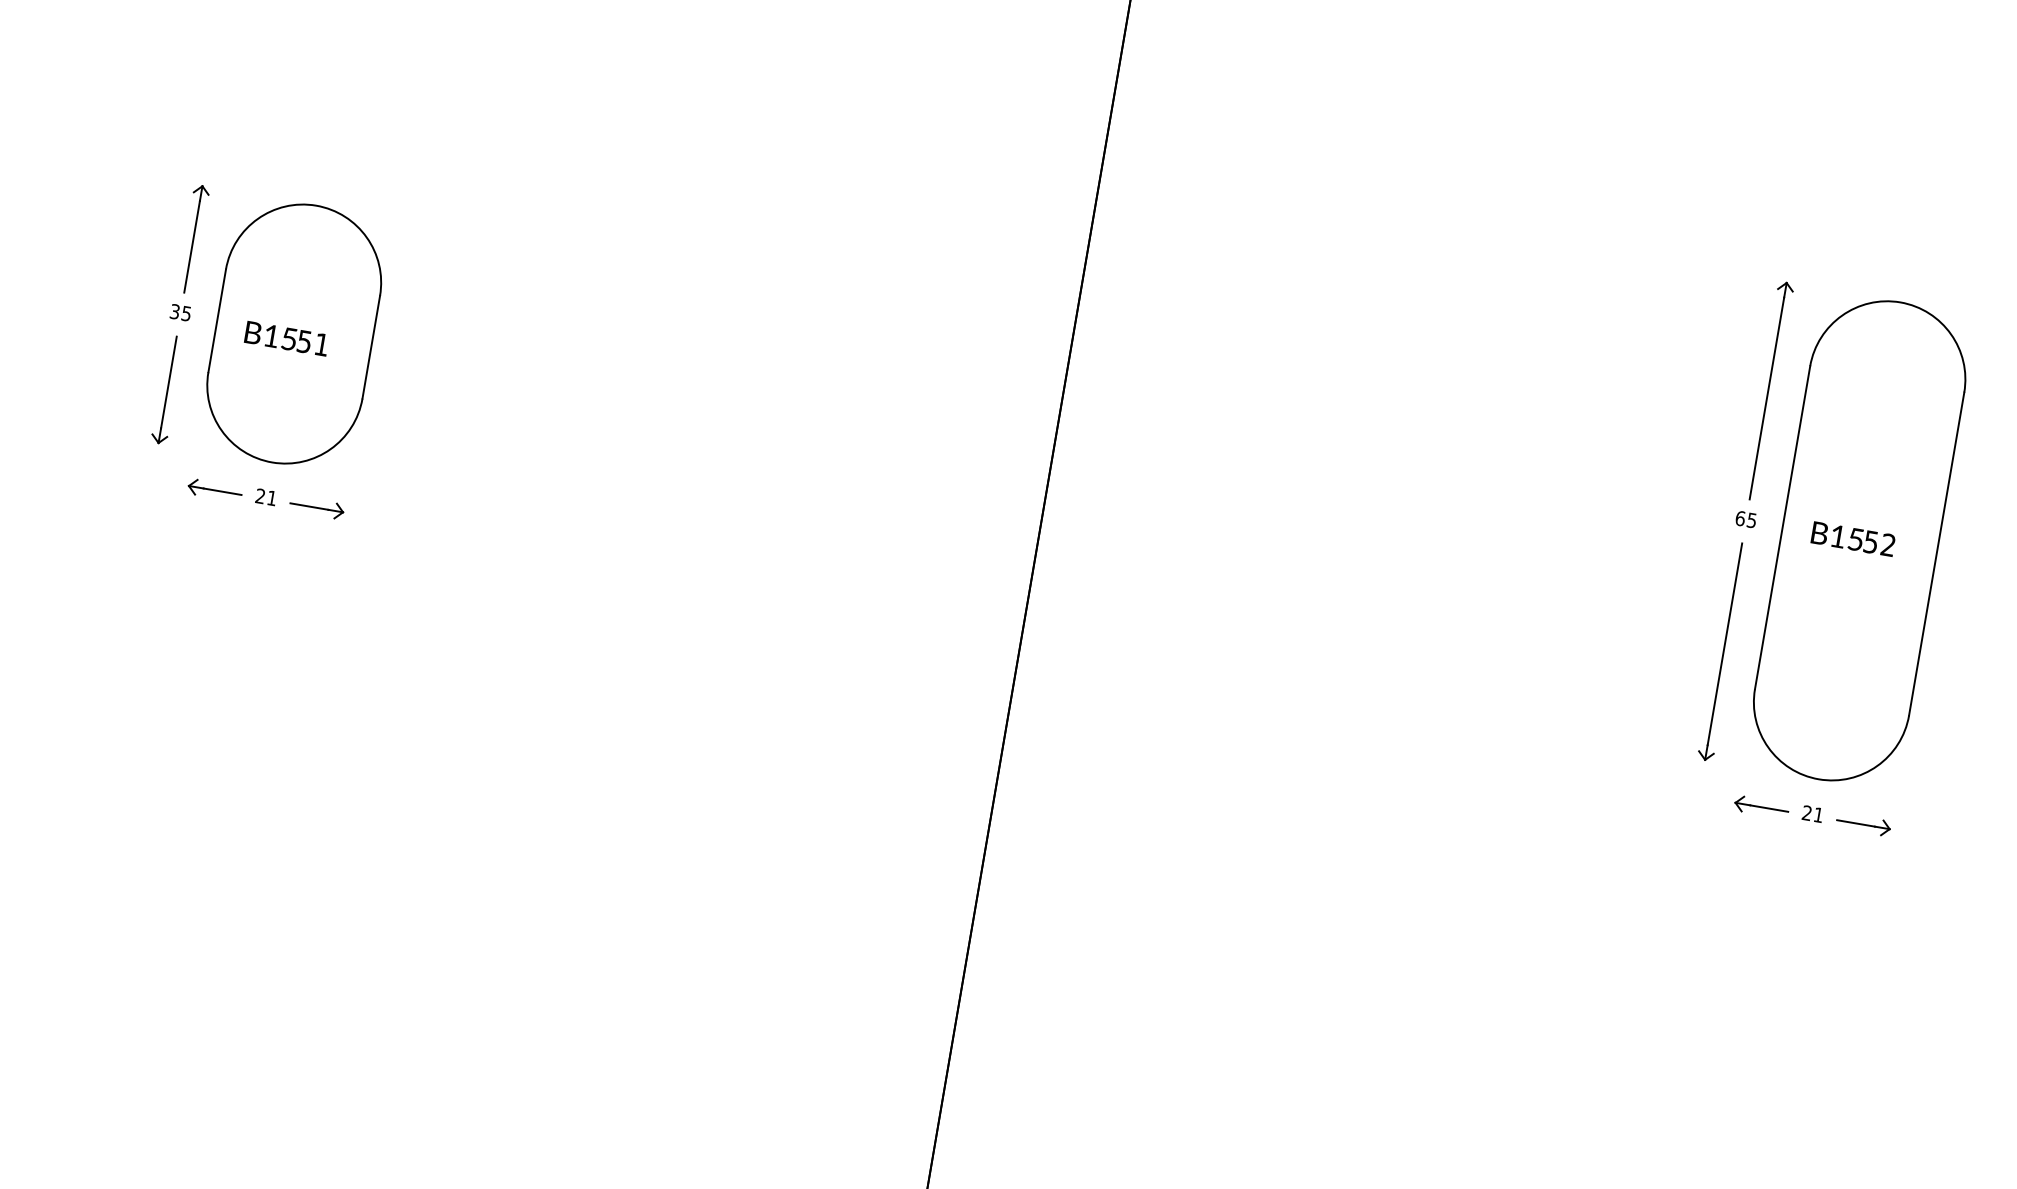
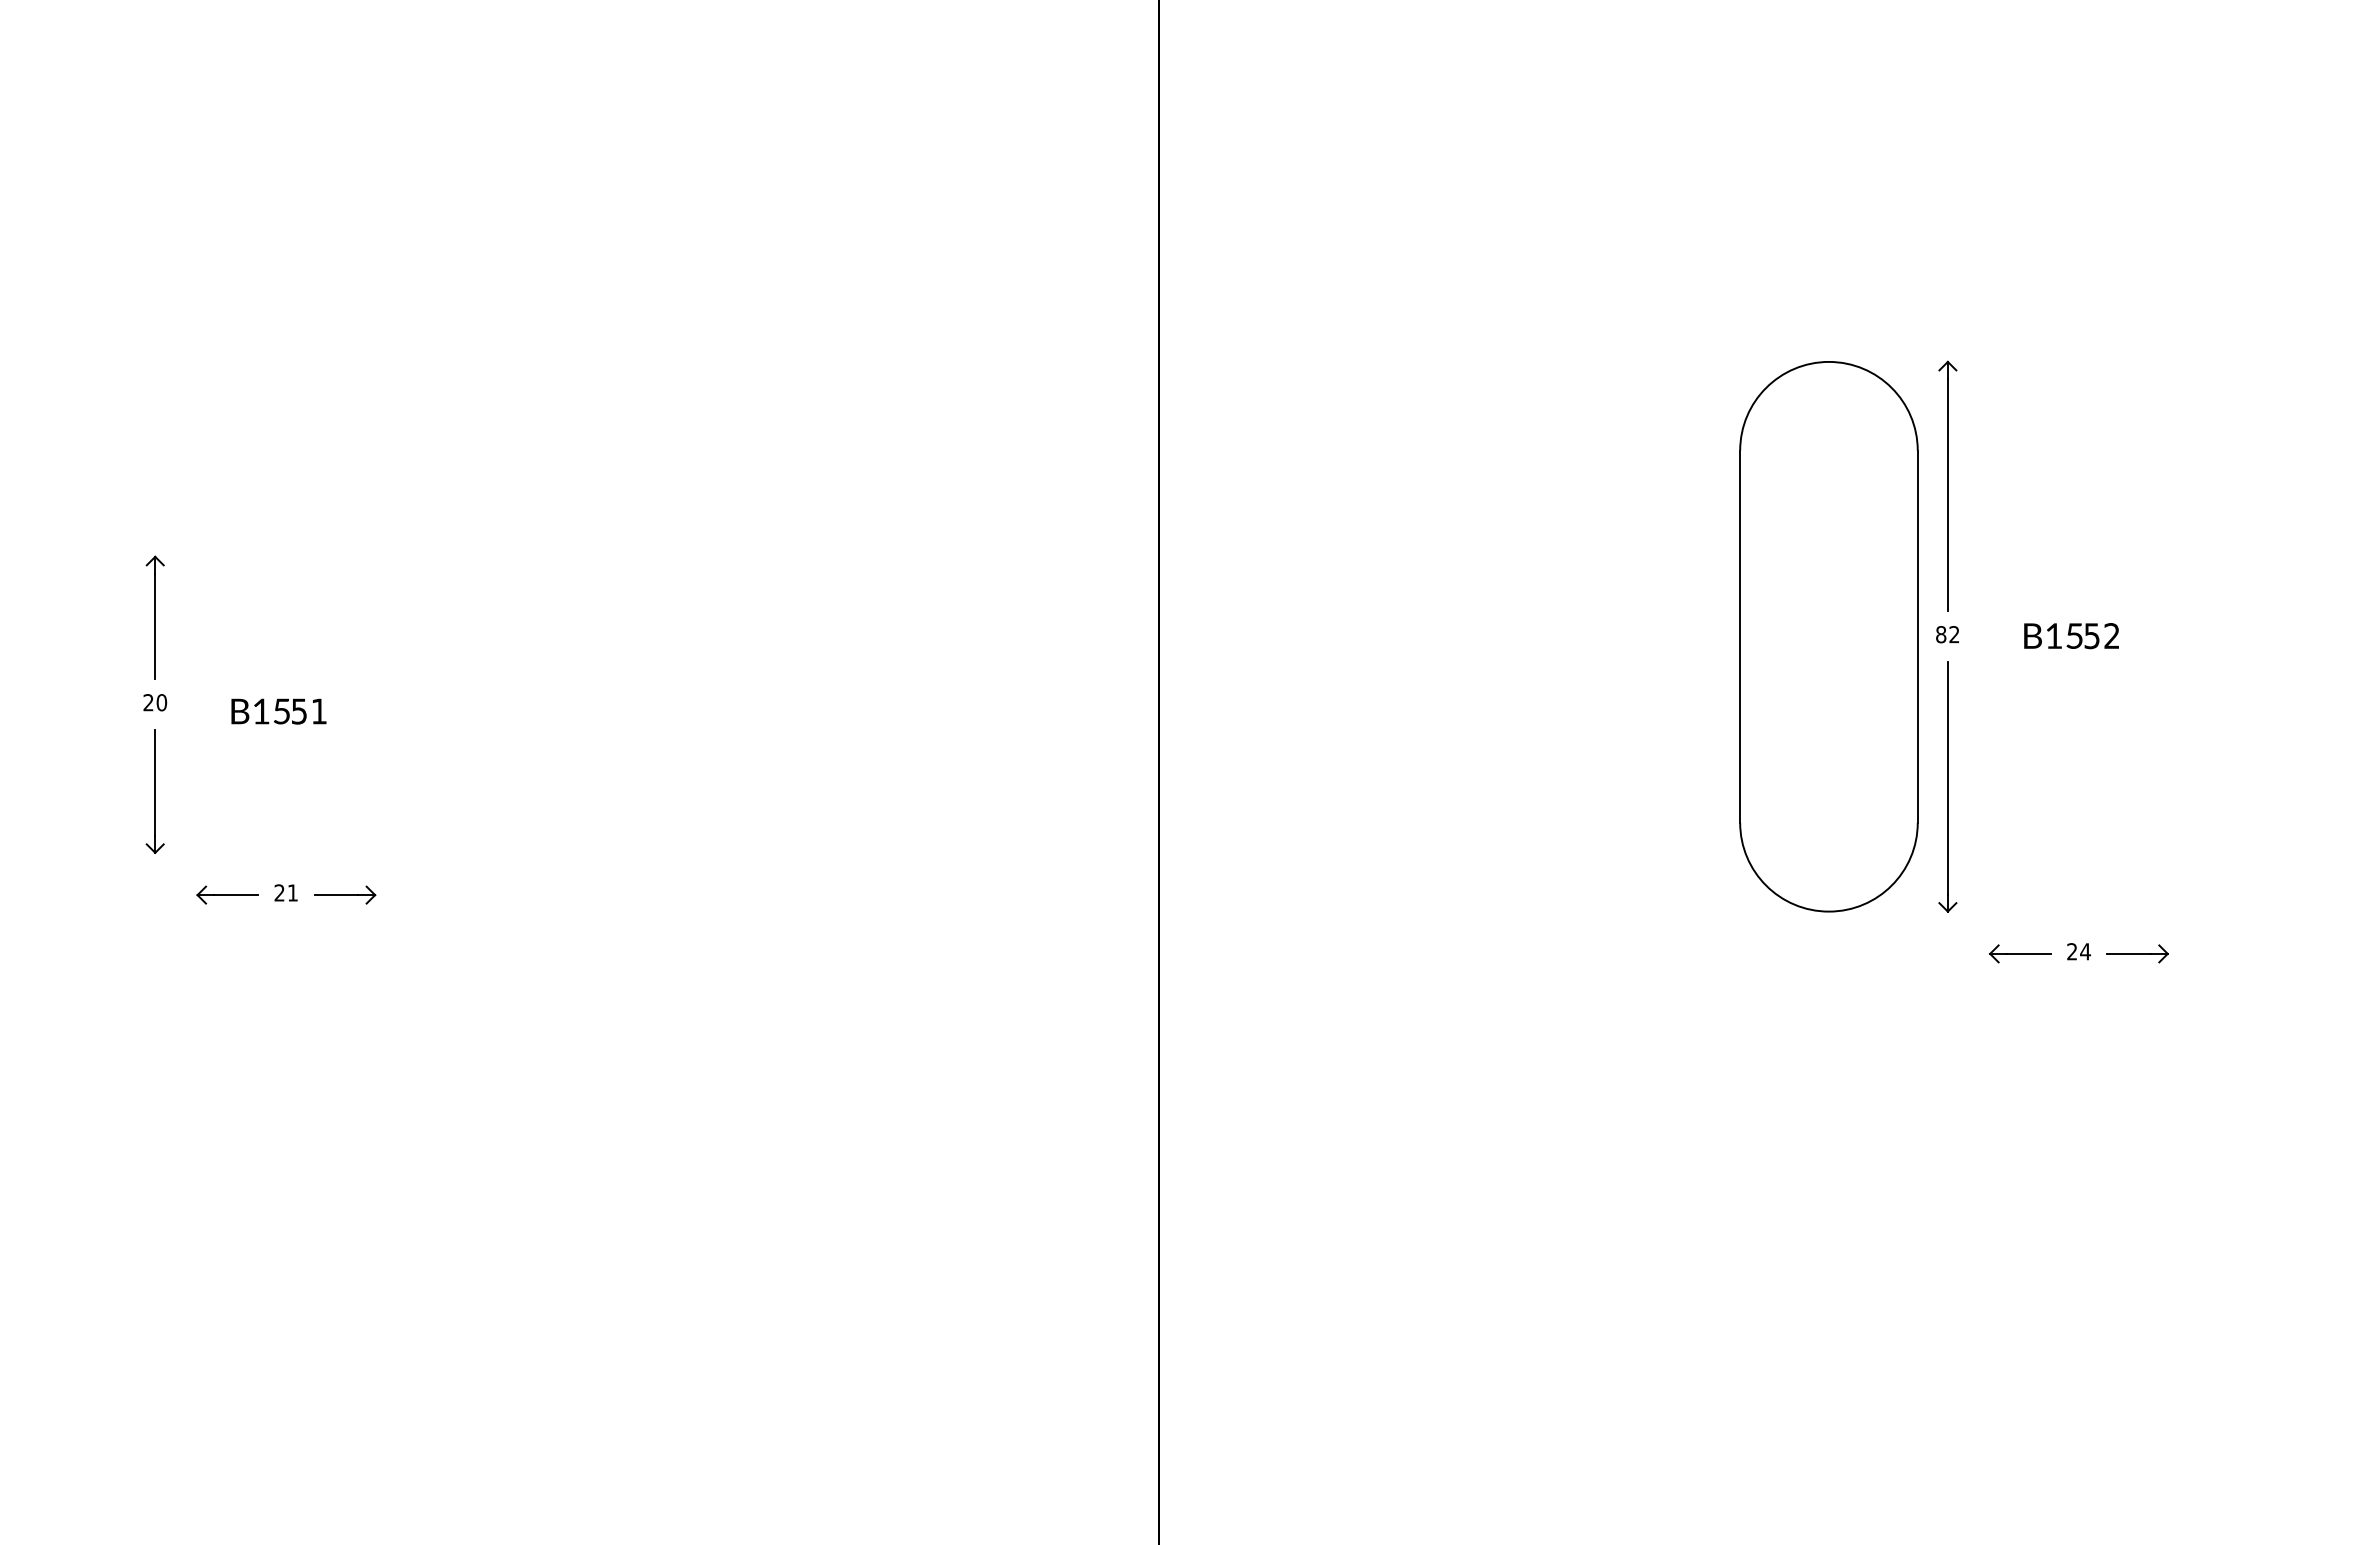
text: (181, 312) -> (155, 702), 35 -> 20
part: (293, 333) -> (285, 704), removed
text: (1745, 519) -> (1947, 634), 65 -> 82
part: (1859, 540) -> (1828, 636), moved
text: (1818, 814) -> (2085, 951), 21 -> 24

